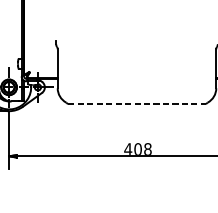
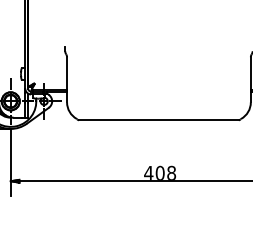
line: (136, 103) -> (158, 120), dashed -> solid

